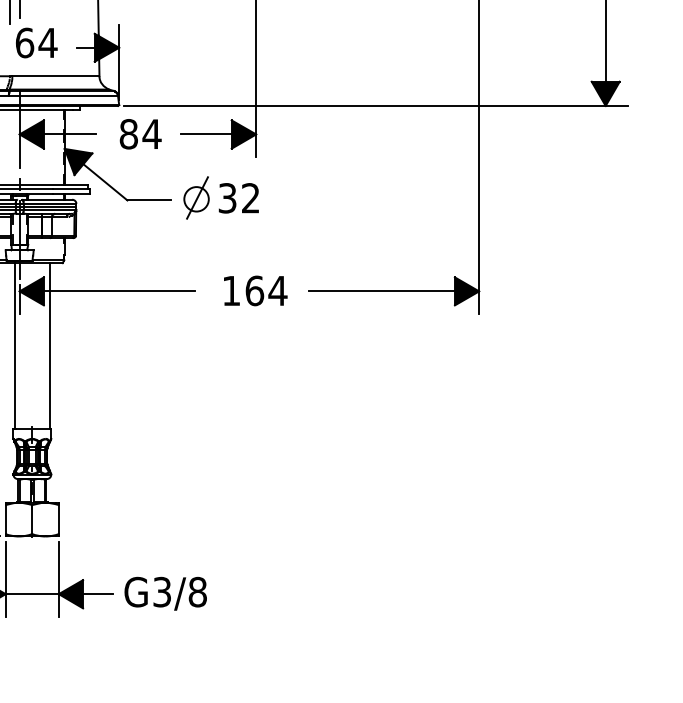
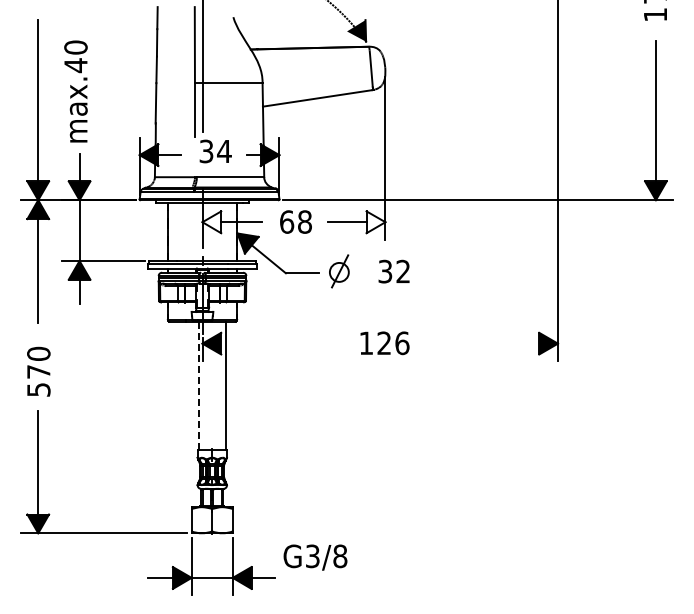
text: (24, 43) -> (206, 151), 64 -> 34
text: (141, 133) -> (296, 221), 84 -> 68
fill: (31, 134) -> (211, 222), removed
fill: (243, 134) -> (375, 222), removed
text: (238, 198) -> (393, 271), moved
line: (119, 291) -> (279, 343), removed
text: (266, 291) -> (393, 343), 164 -> 126
line: (381, 291) -> (482, 343), removed
line: (14, 345) -> (198, 385), solid -> dashed
text: (165, 593) -> (315, 557), moved

